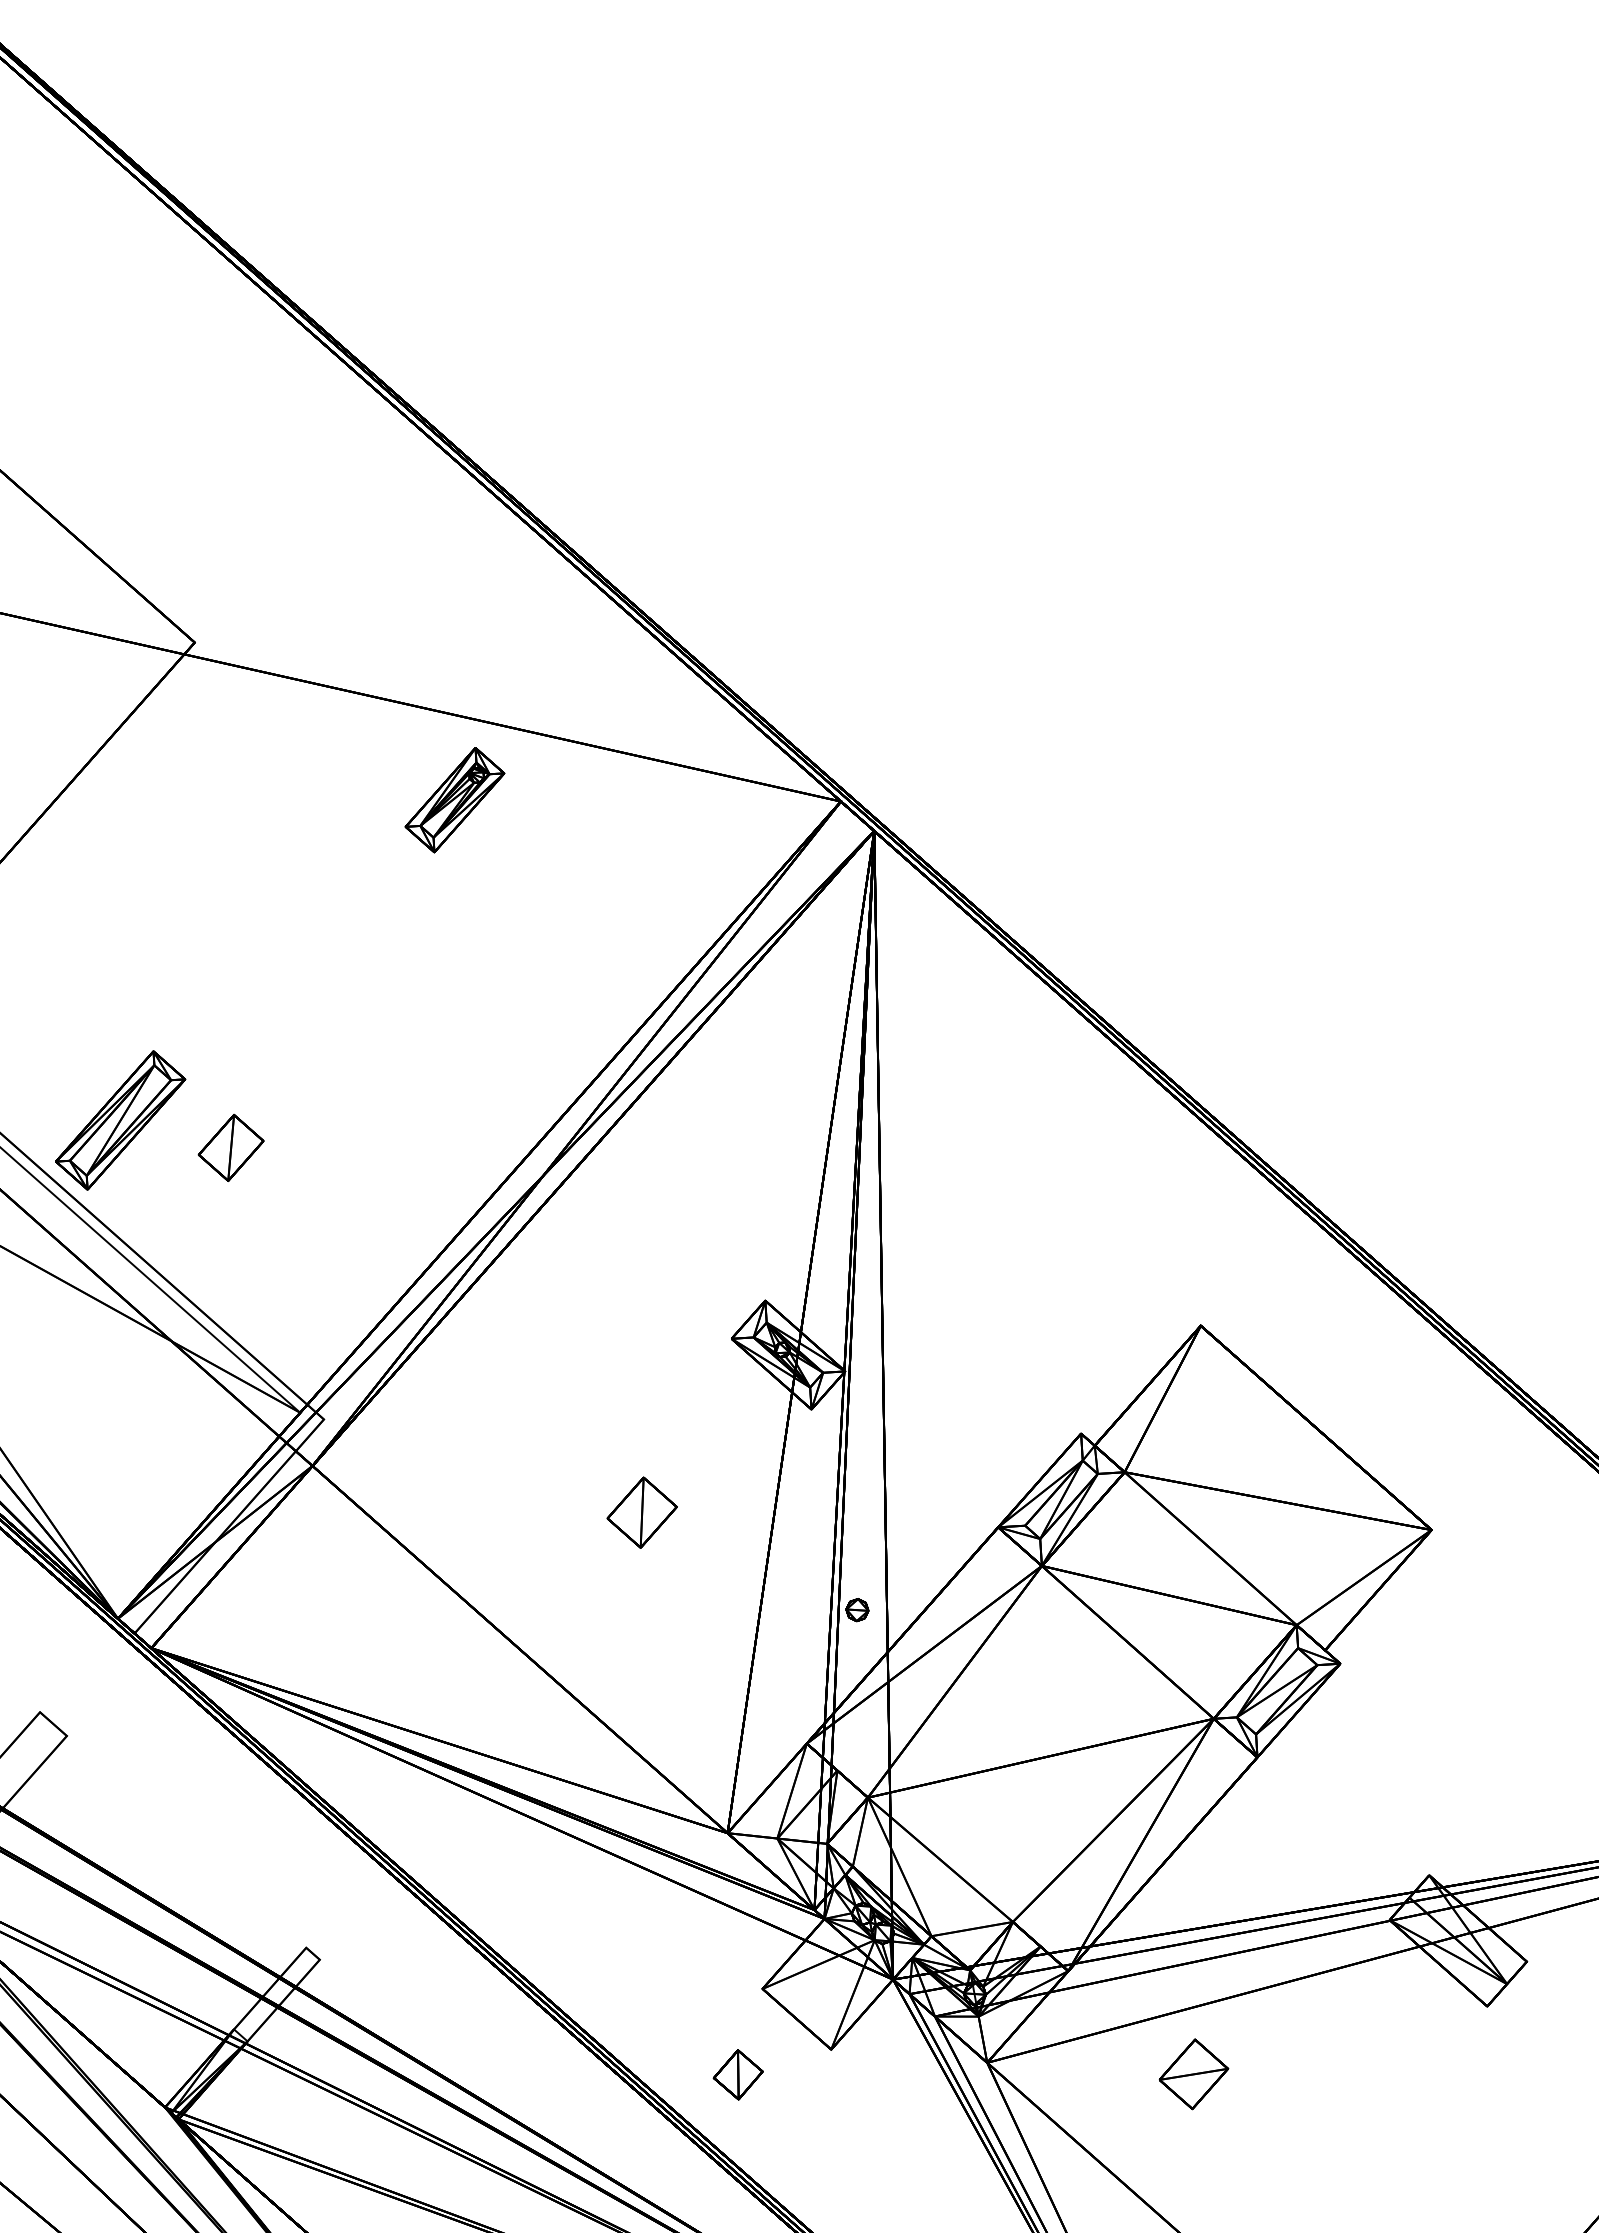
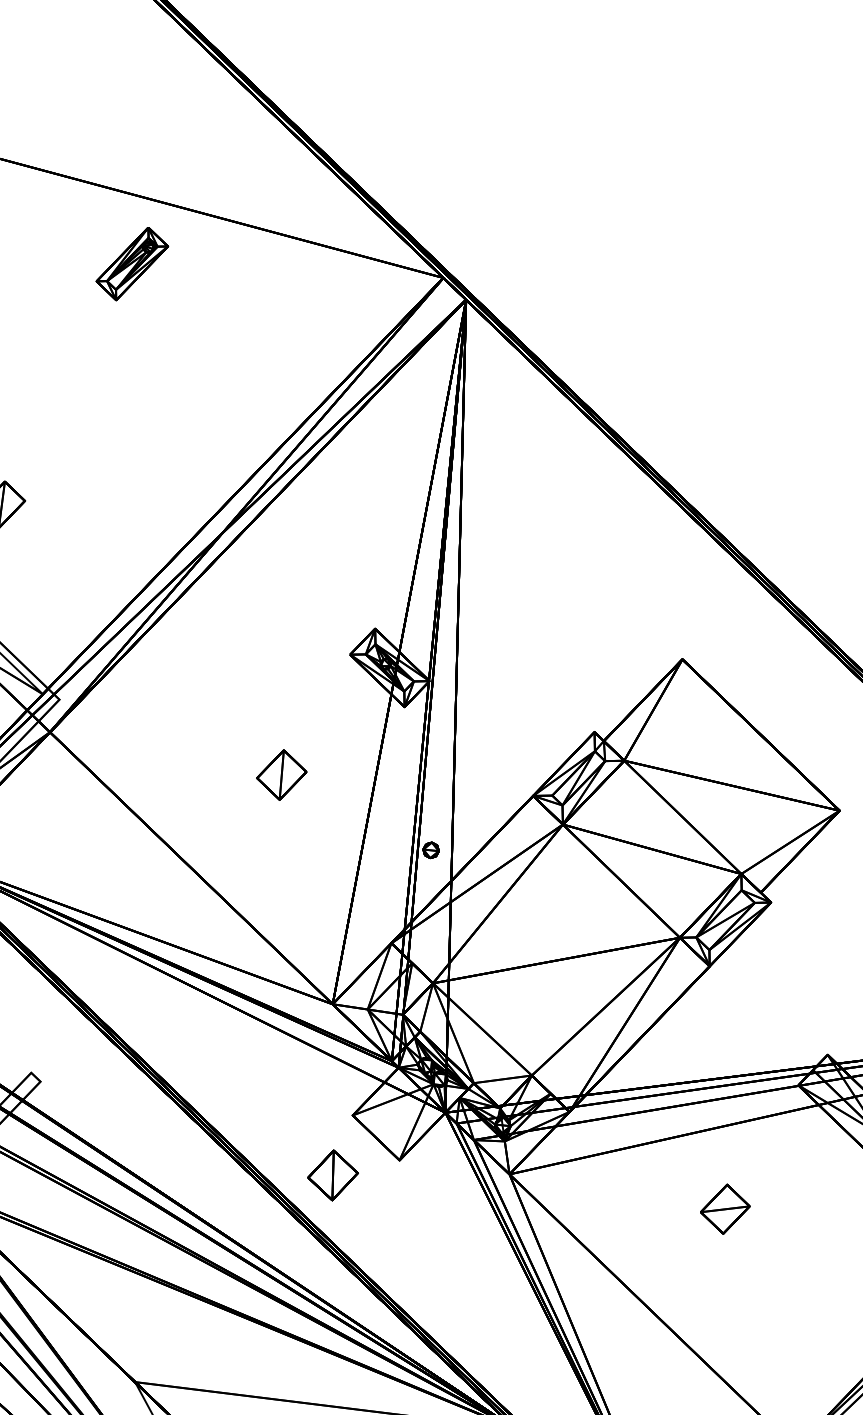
part: (454, 800) -> (131, 264), moved
part: (738, 2074) -> (333, 1175), size x1.43
part: (1193, 2074) -> (725, 1209), moved

